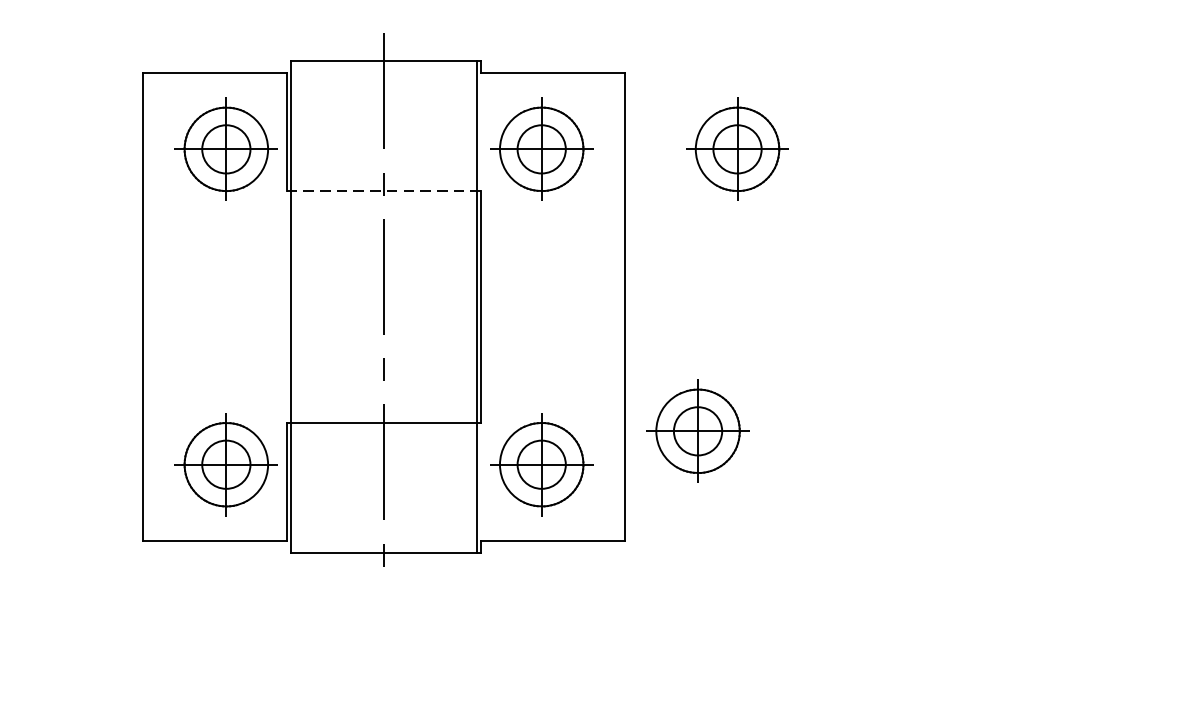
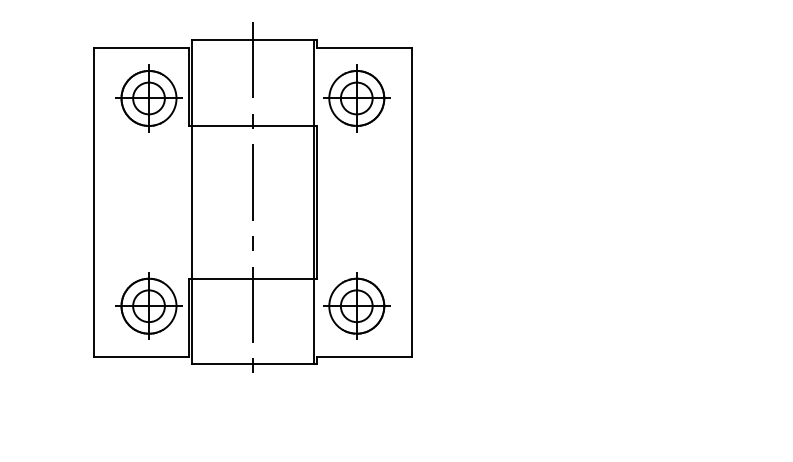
part: (737, 149) -> (485, 98), removed
line: (384, 191) -> (253, 126), dashed -> solid
part: (697, 430) -> (459, 283), removed

